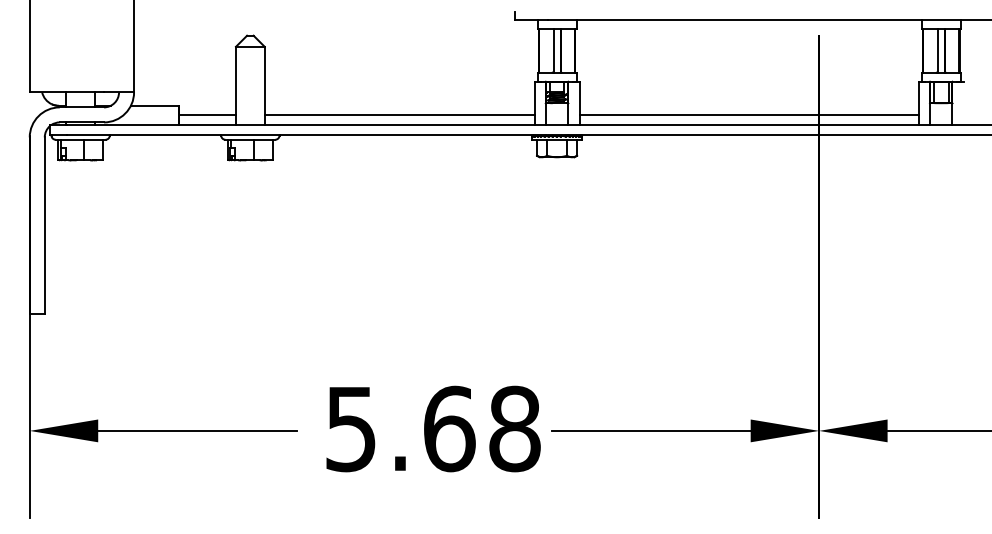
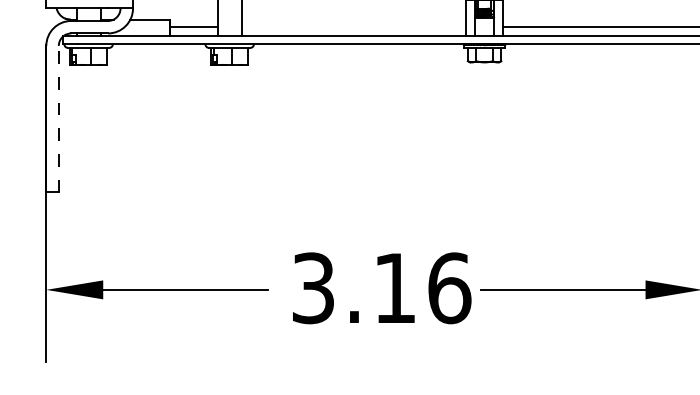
line: (399, 114) -> (353, 26), removed
line: (44, 225) -> (58, 119), solid -> dashed
text: (433, 428) -> (381, 287), 5.68 -> 3.16

